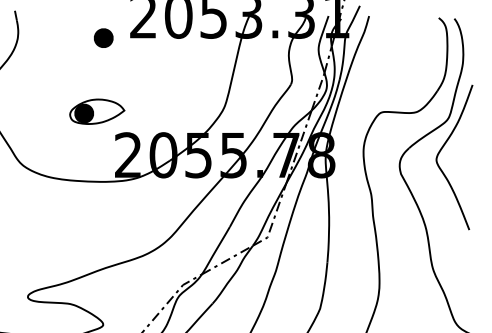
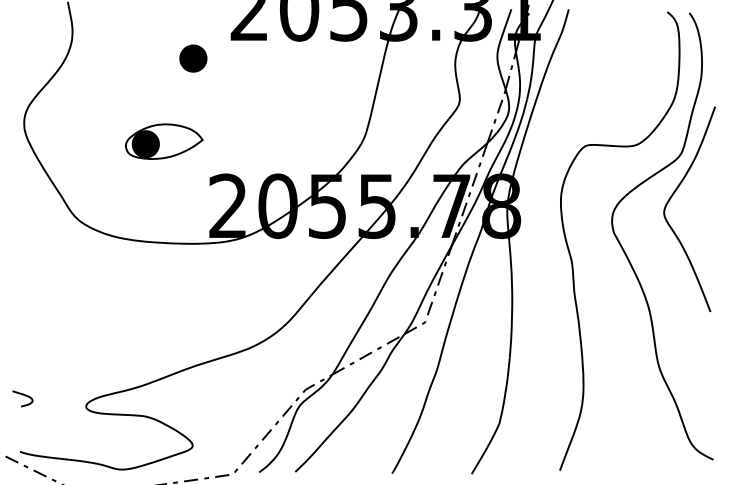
part: (103, 38) -> (193, 58), moved
part: (97, 111) -> (164, 141), moved

